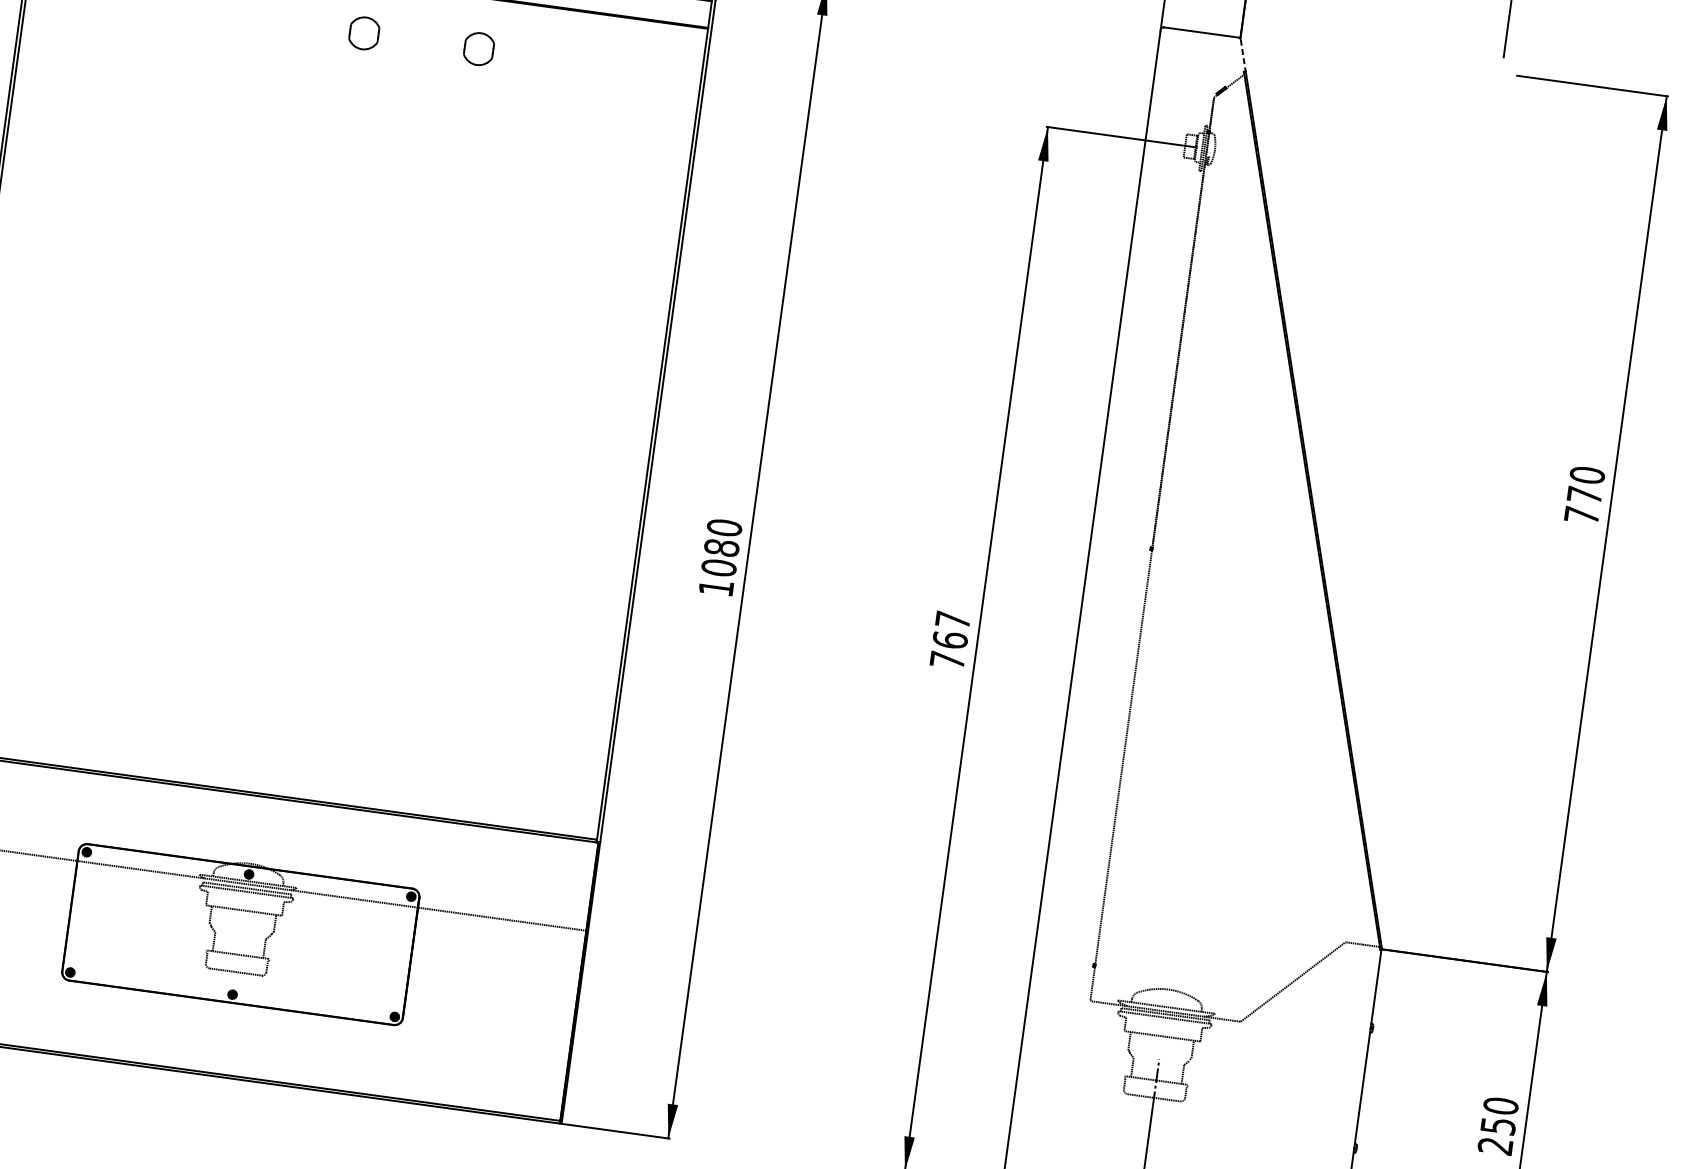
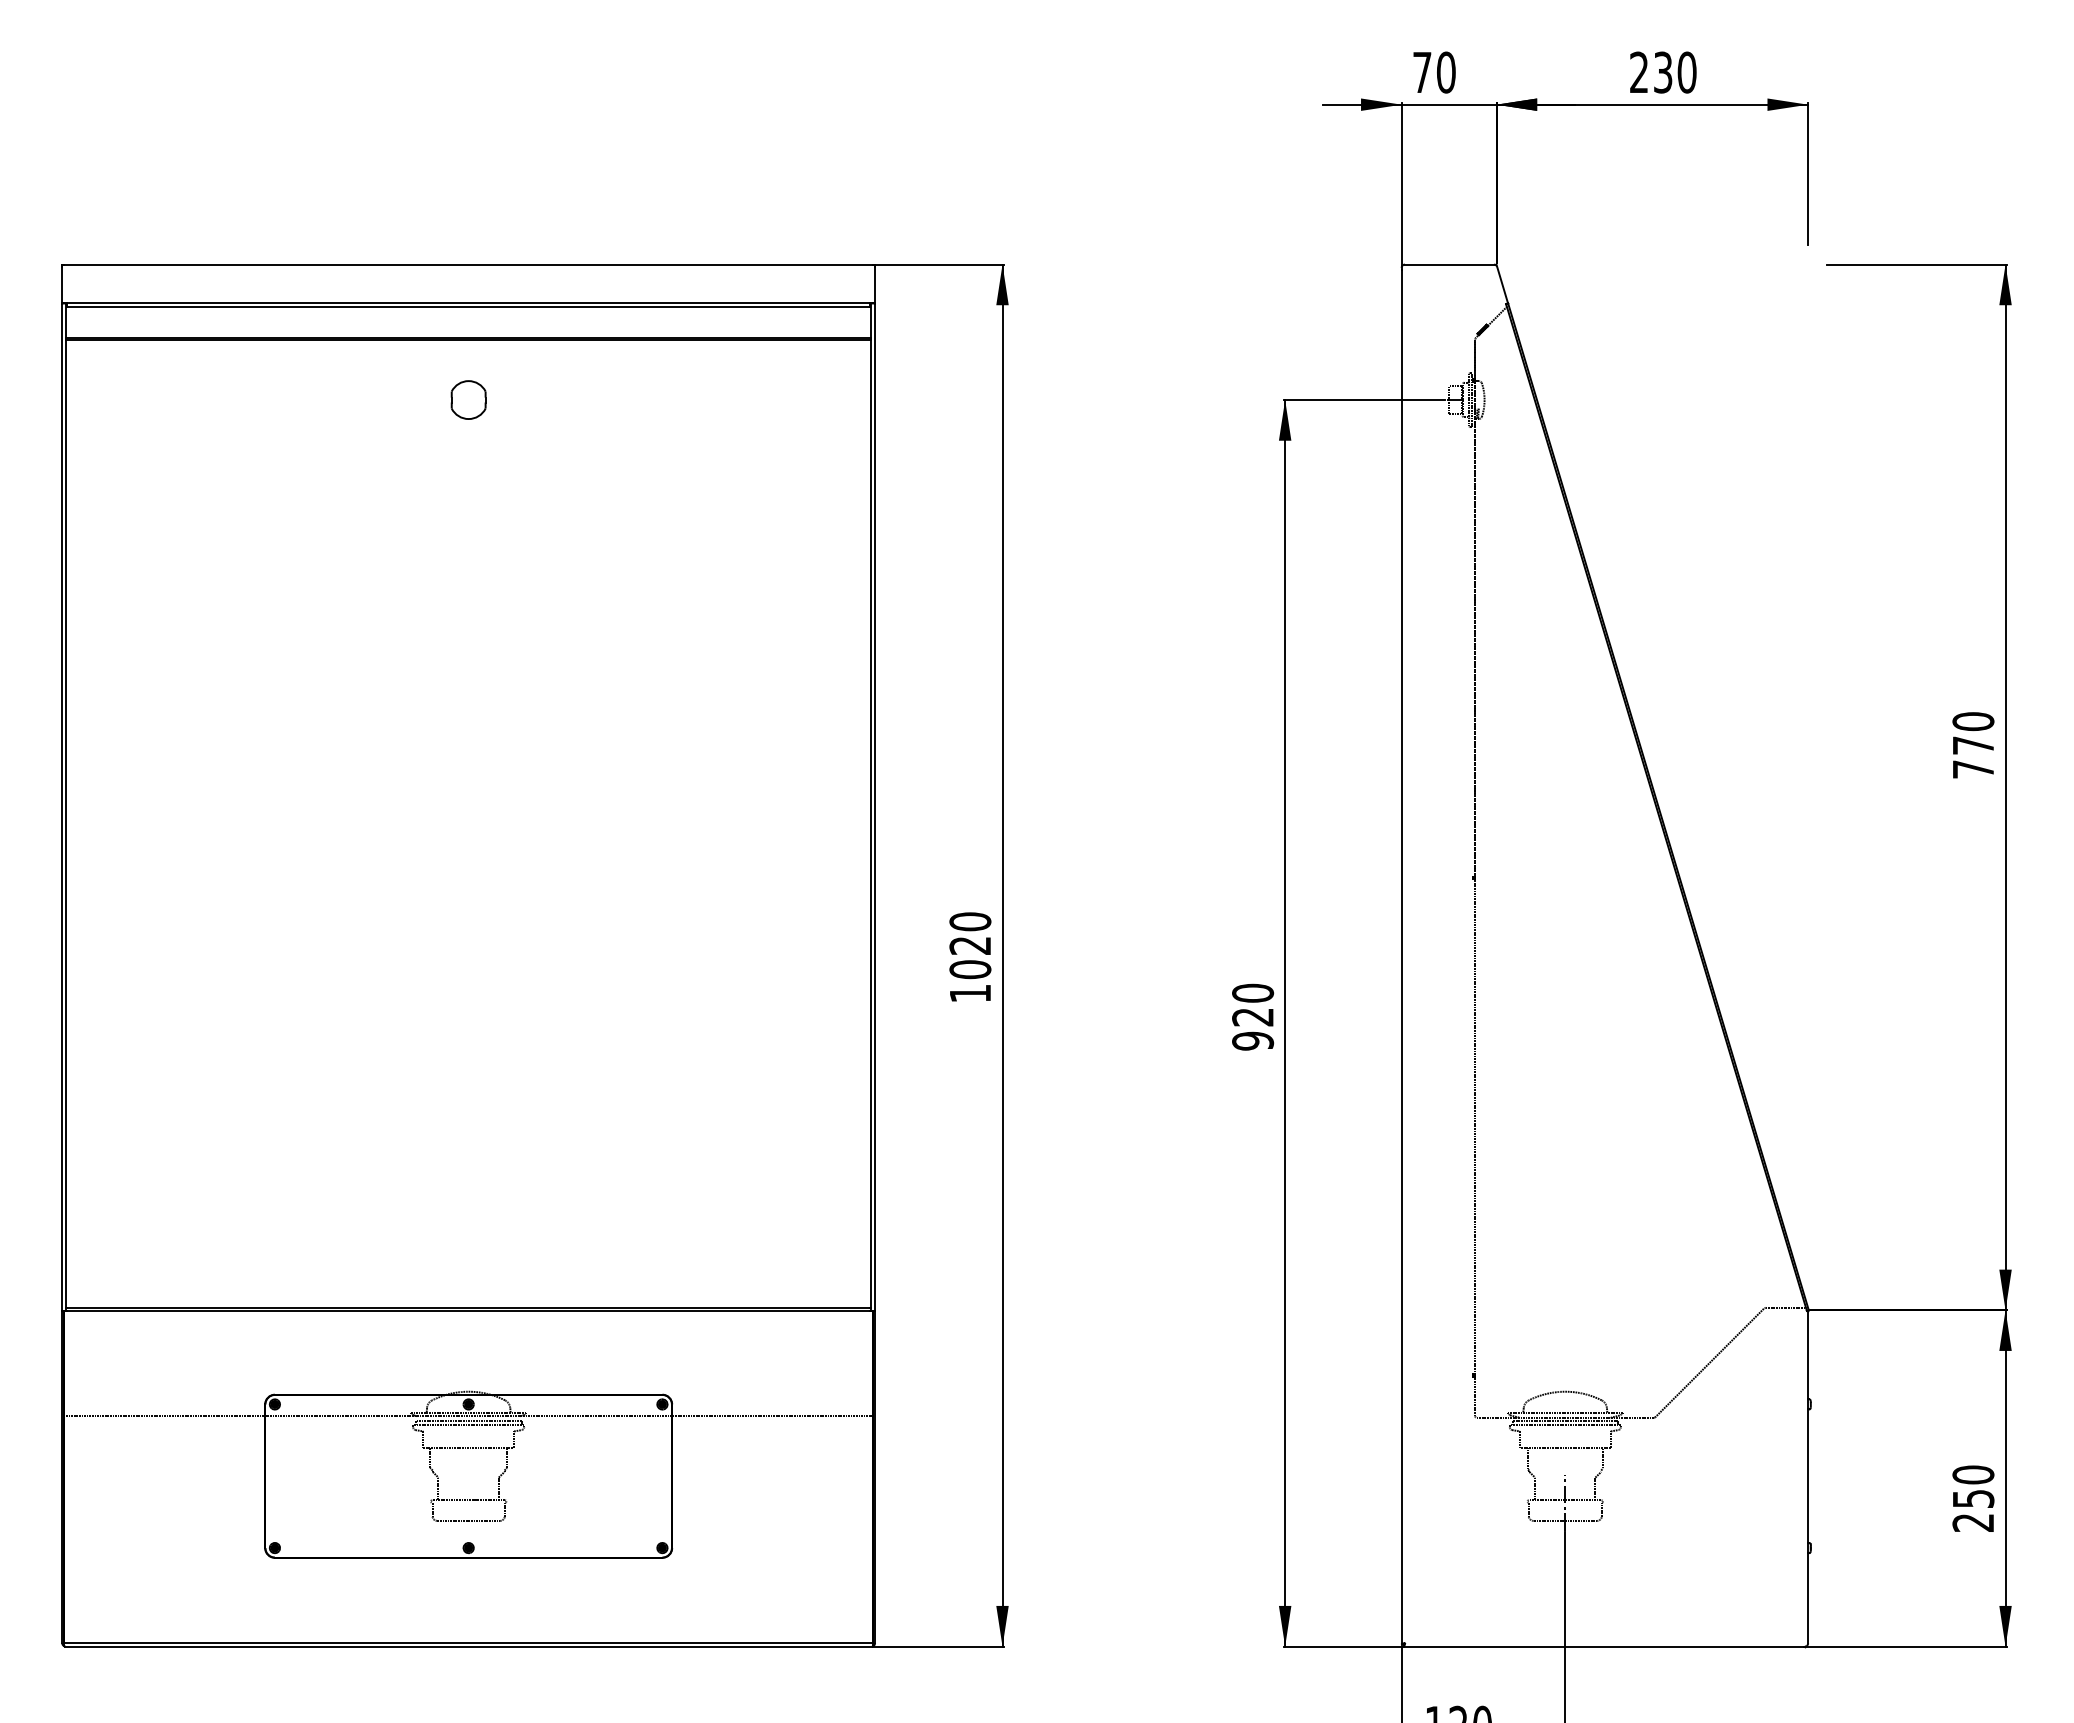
part: (478, 48) -> (605, 399), removed
line: (1243, 56) -> (1502, 285), dashed -> solid
text: (721, 547) -> (970, 945), 1080 -> 1020
text: (950, 639) -> (1253, 1016), 767 -> 920

